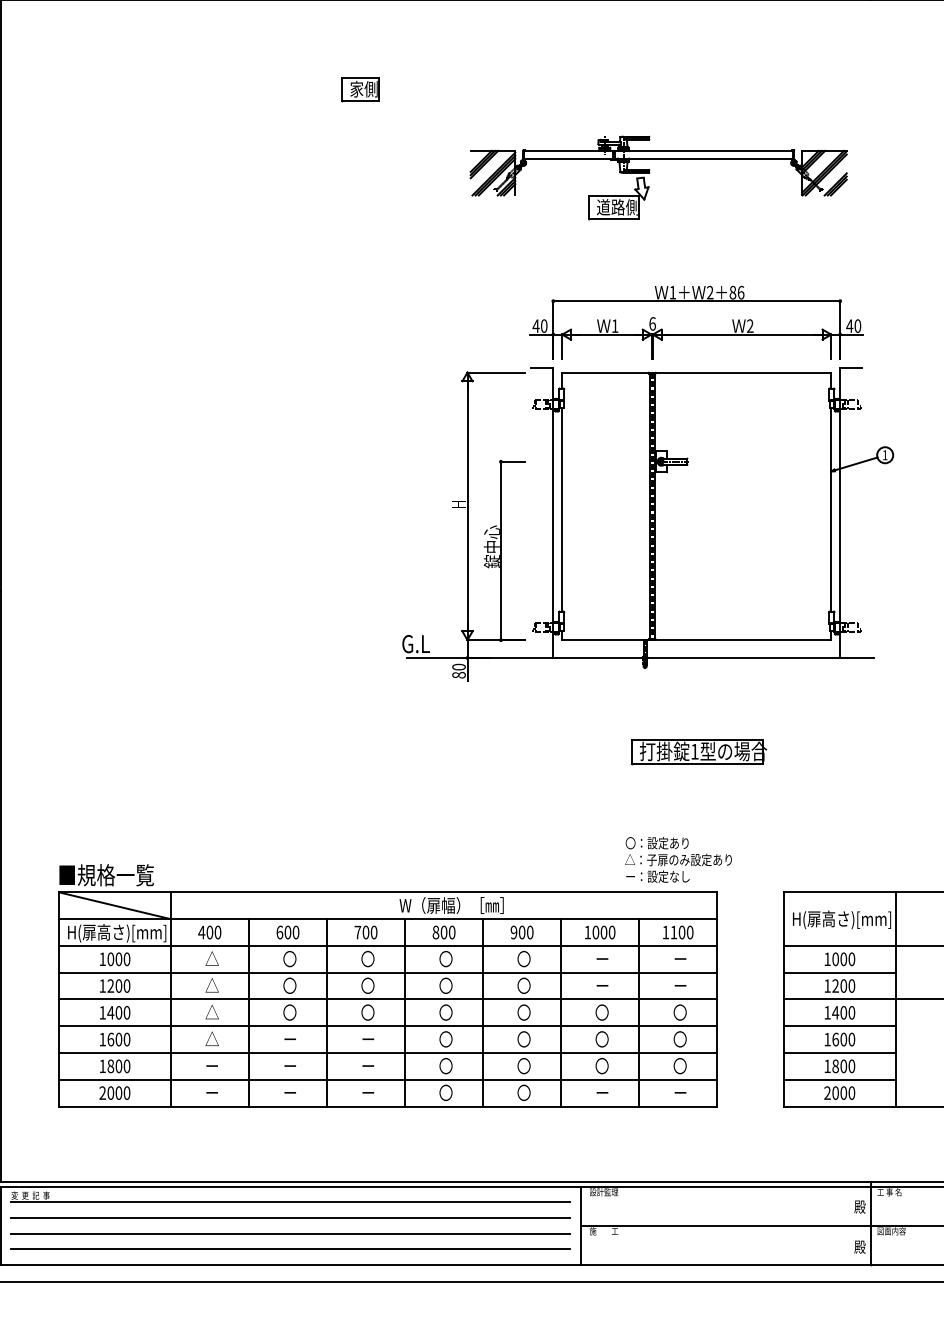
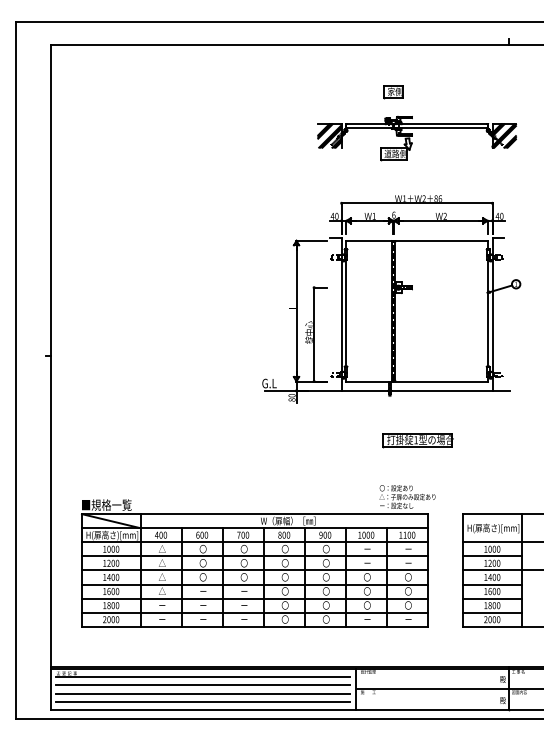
part: (360, 90) -> (393, 92), moved
part: (657, 177) -> (416, 138), moved

